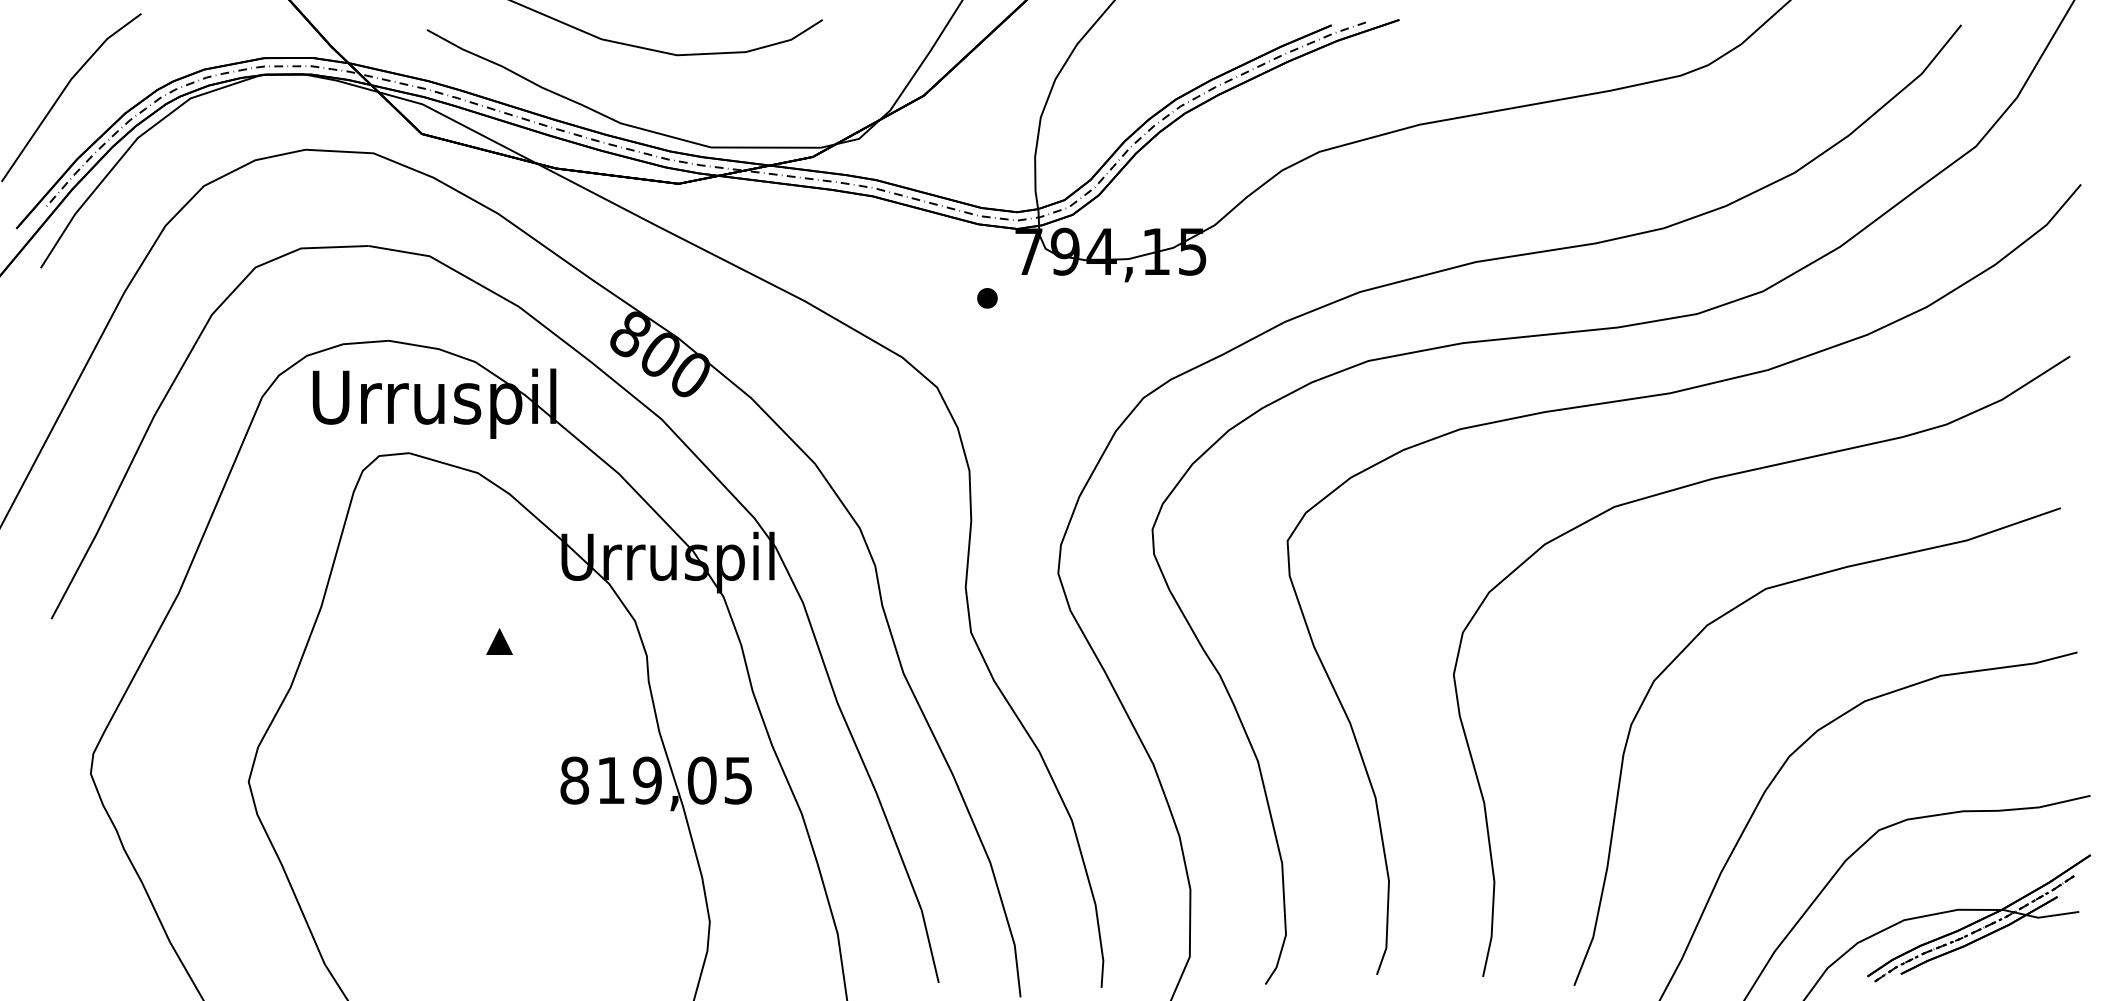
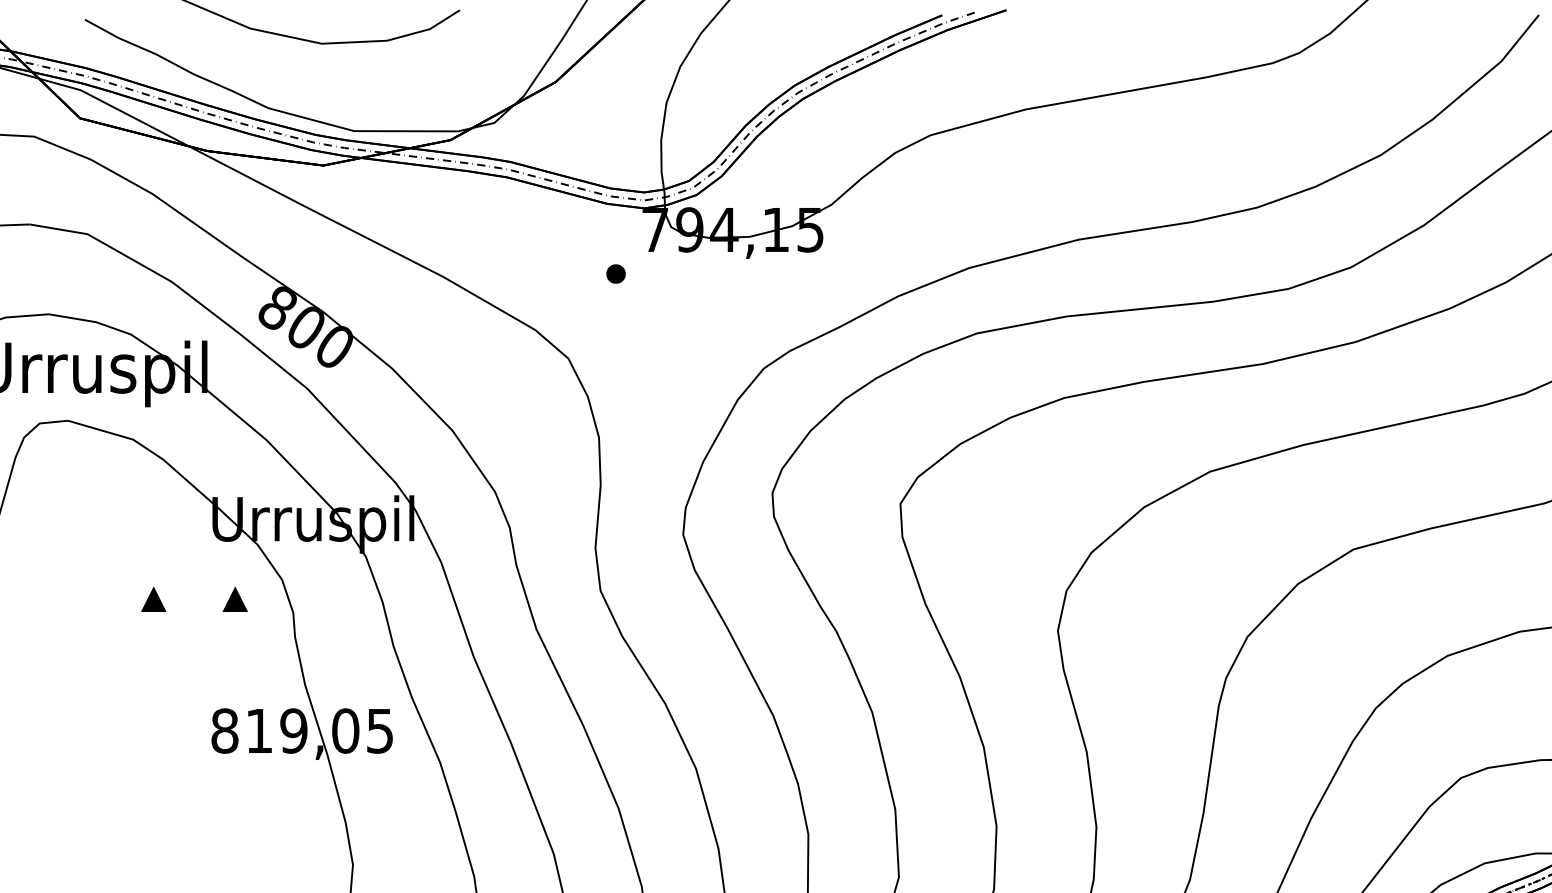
part: (585, 641) -> (235, 599), added

